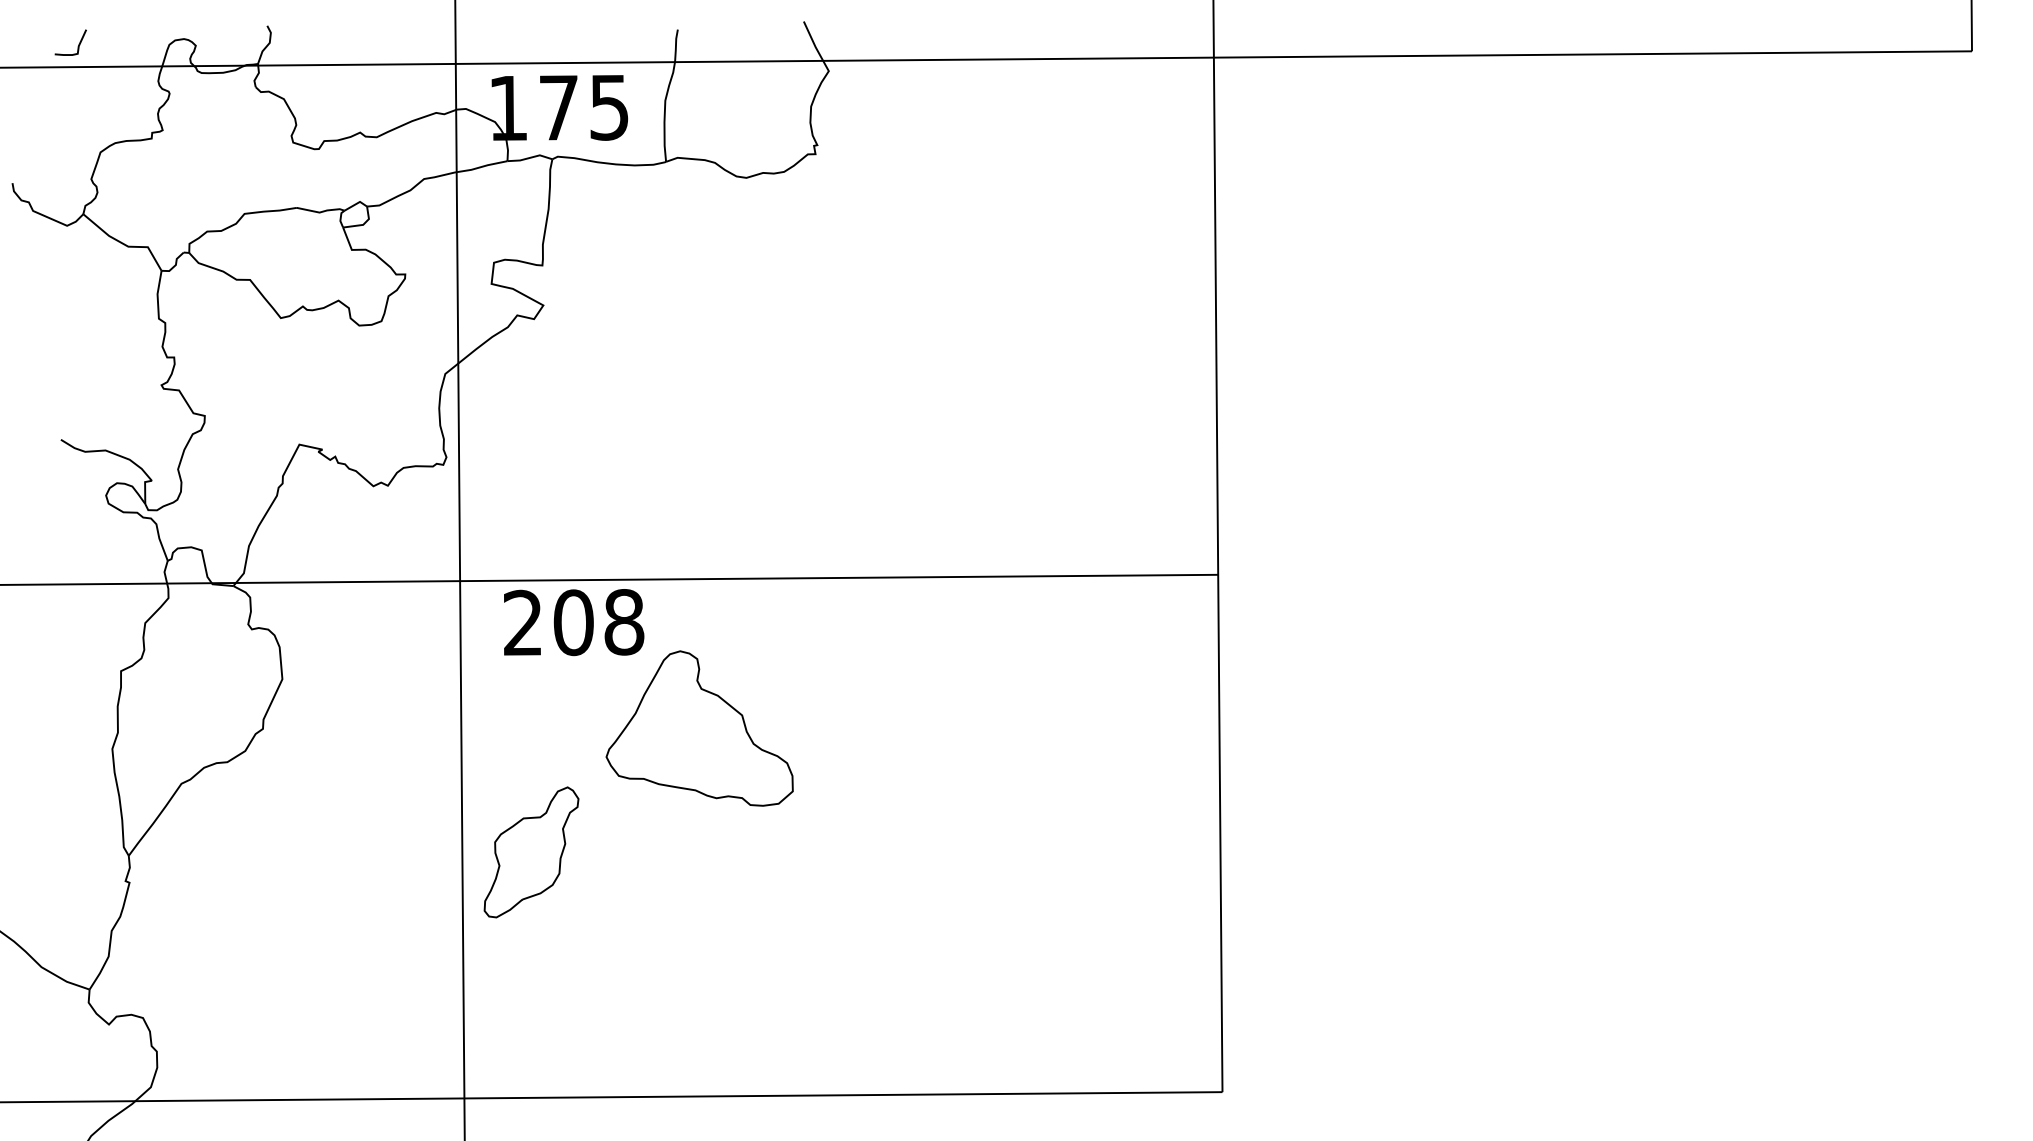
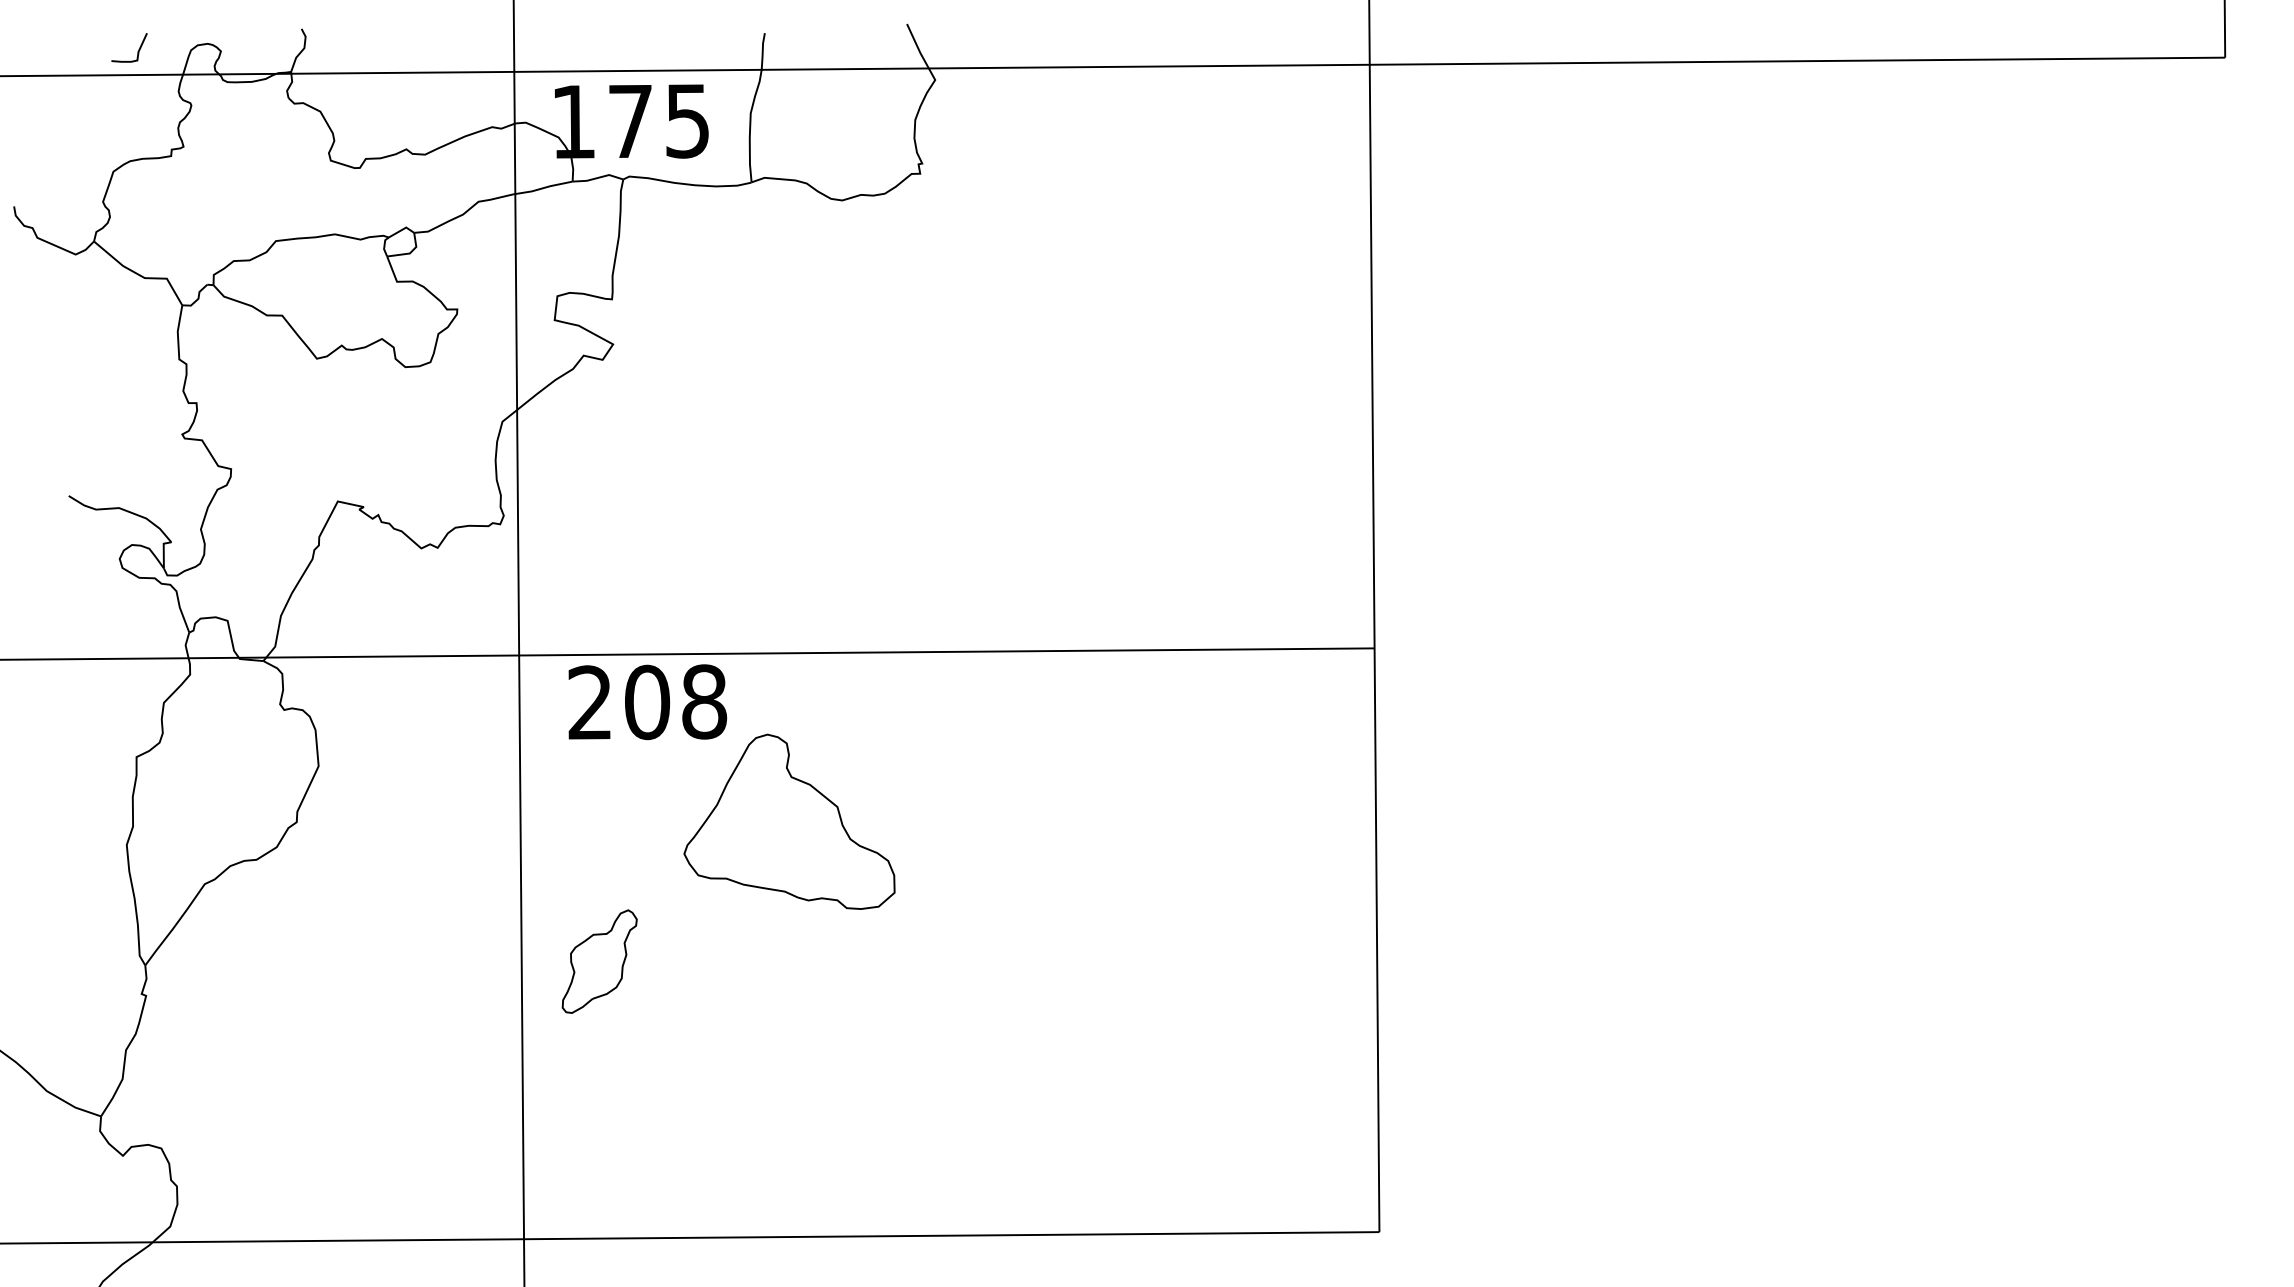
curve: (77, 46) -> (137, 52), moved
part: (531, 852) -> (599, 961), size x0.7

